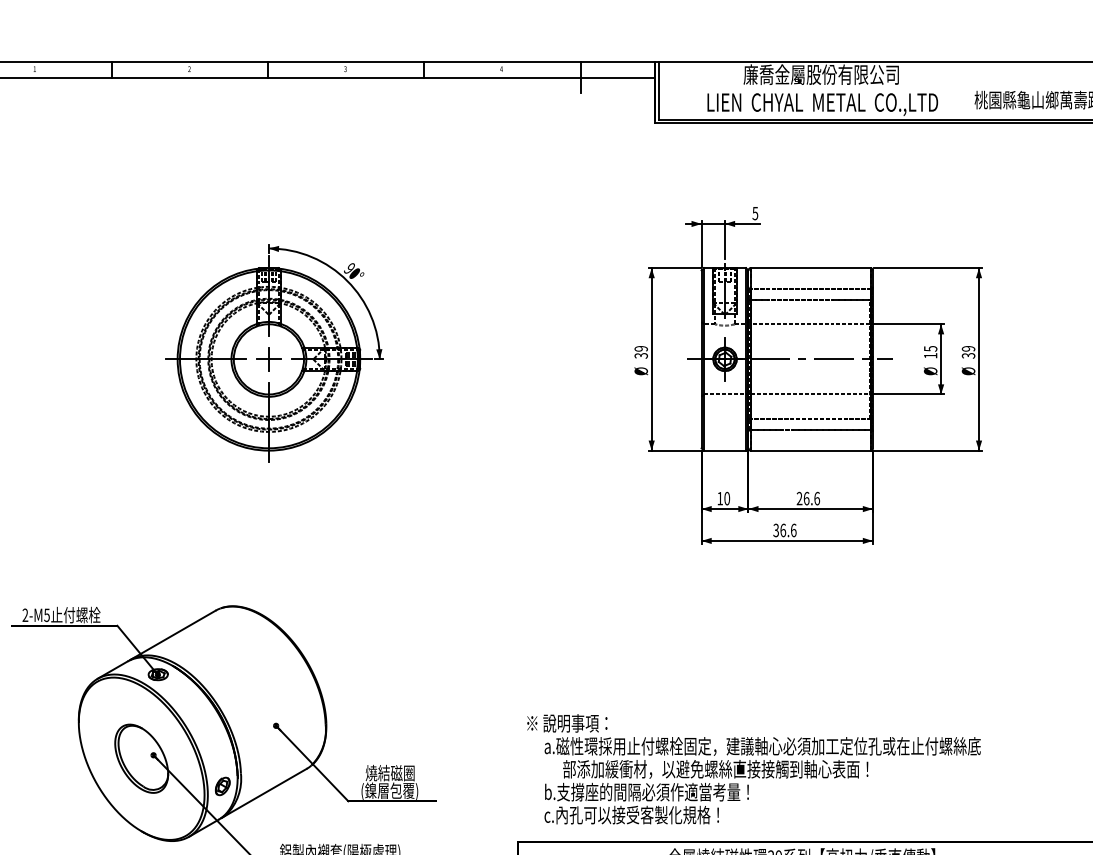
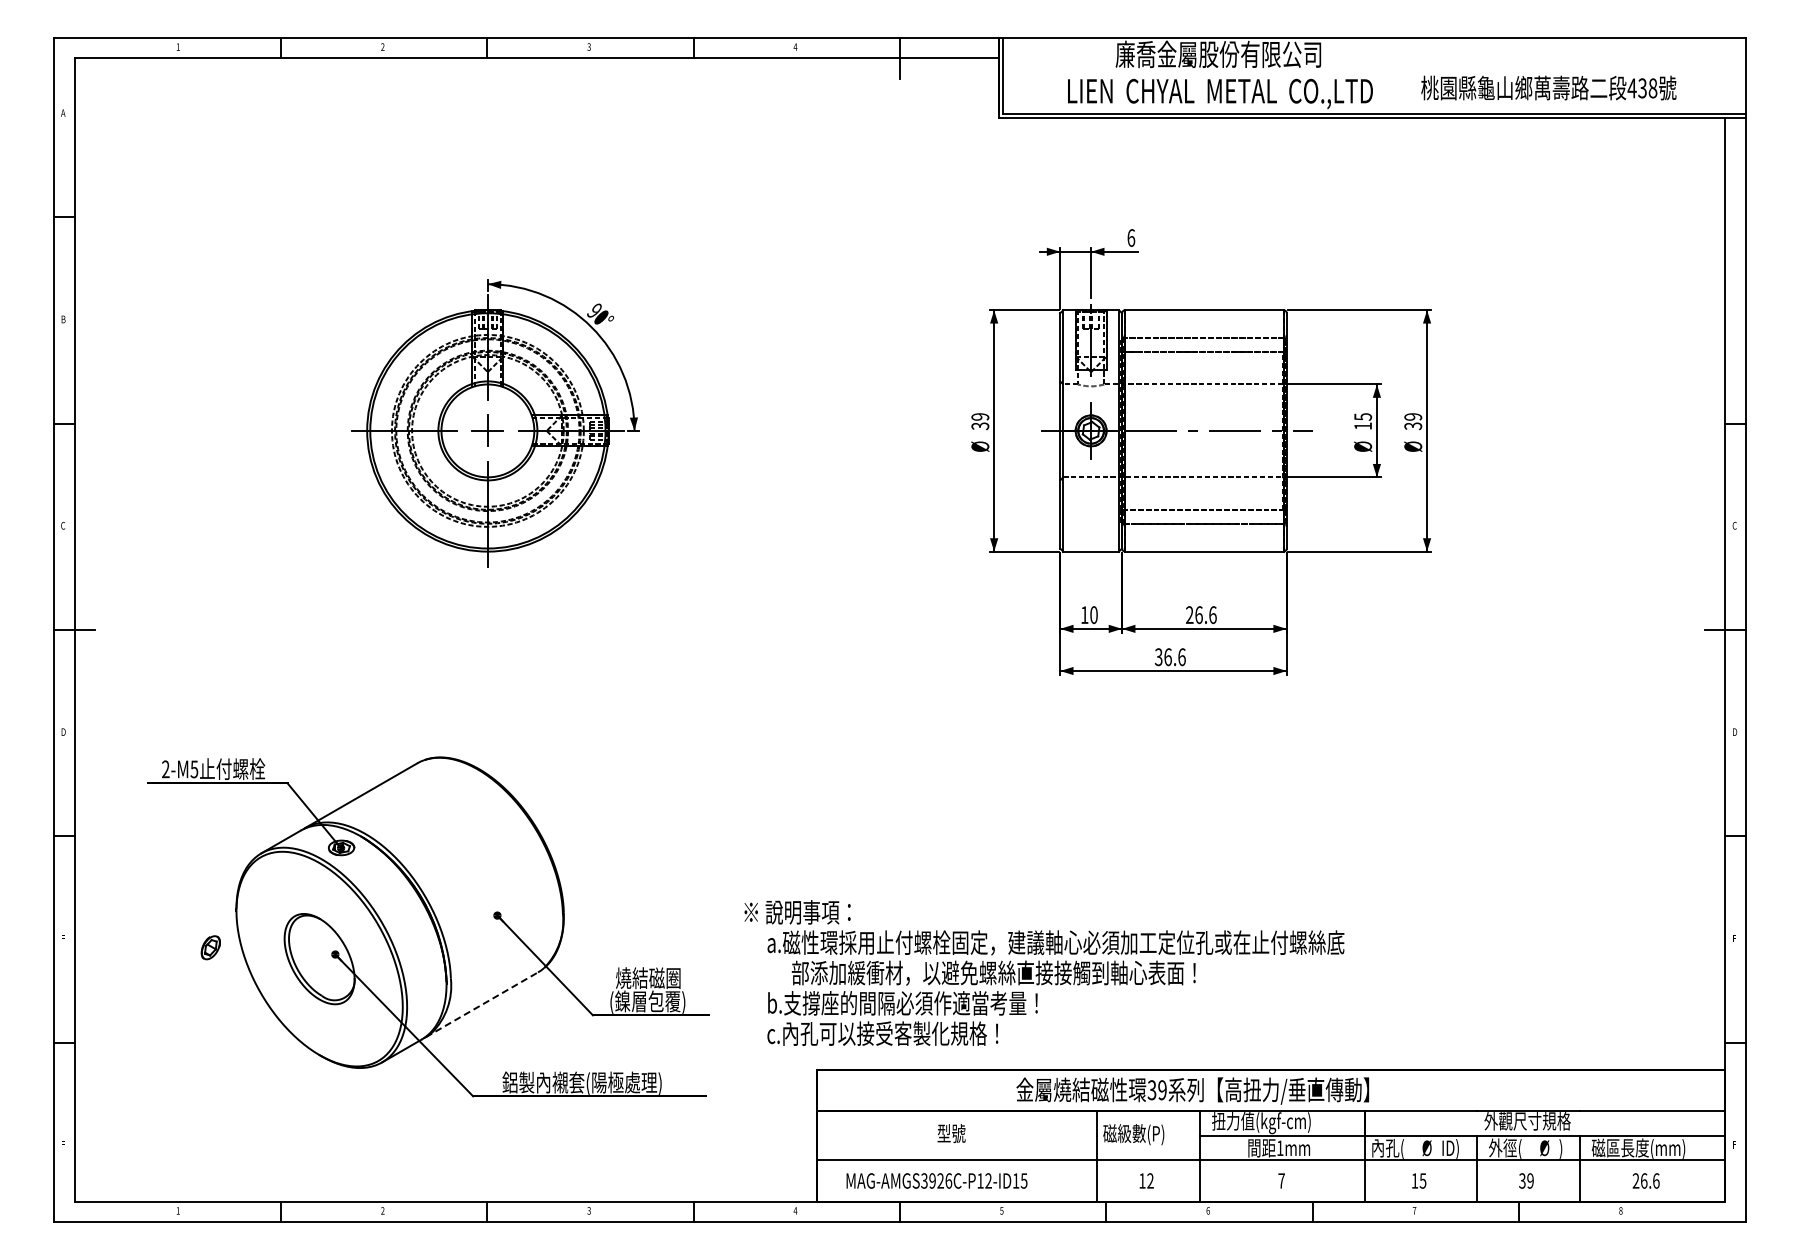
text: (755, 213) -> (1131, 237), 5 -> 6
text: (754, 768) -> (1044, 972), moved
part: (222, 786) -> (210, 947), moved
line: (264, 793) -> (481, 1004), solid -> dashed

